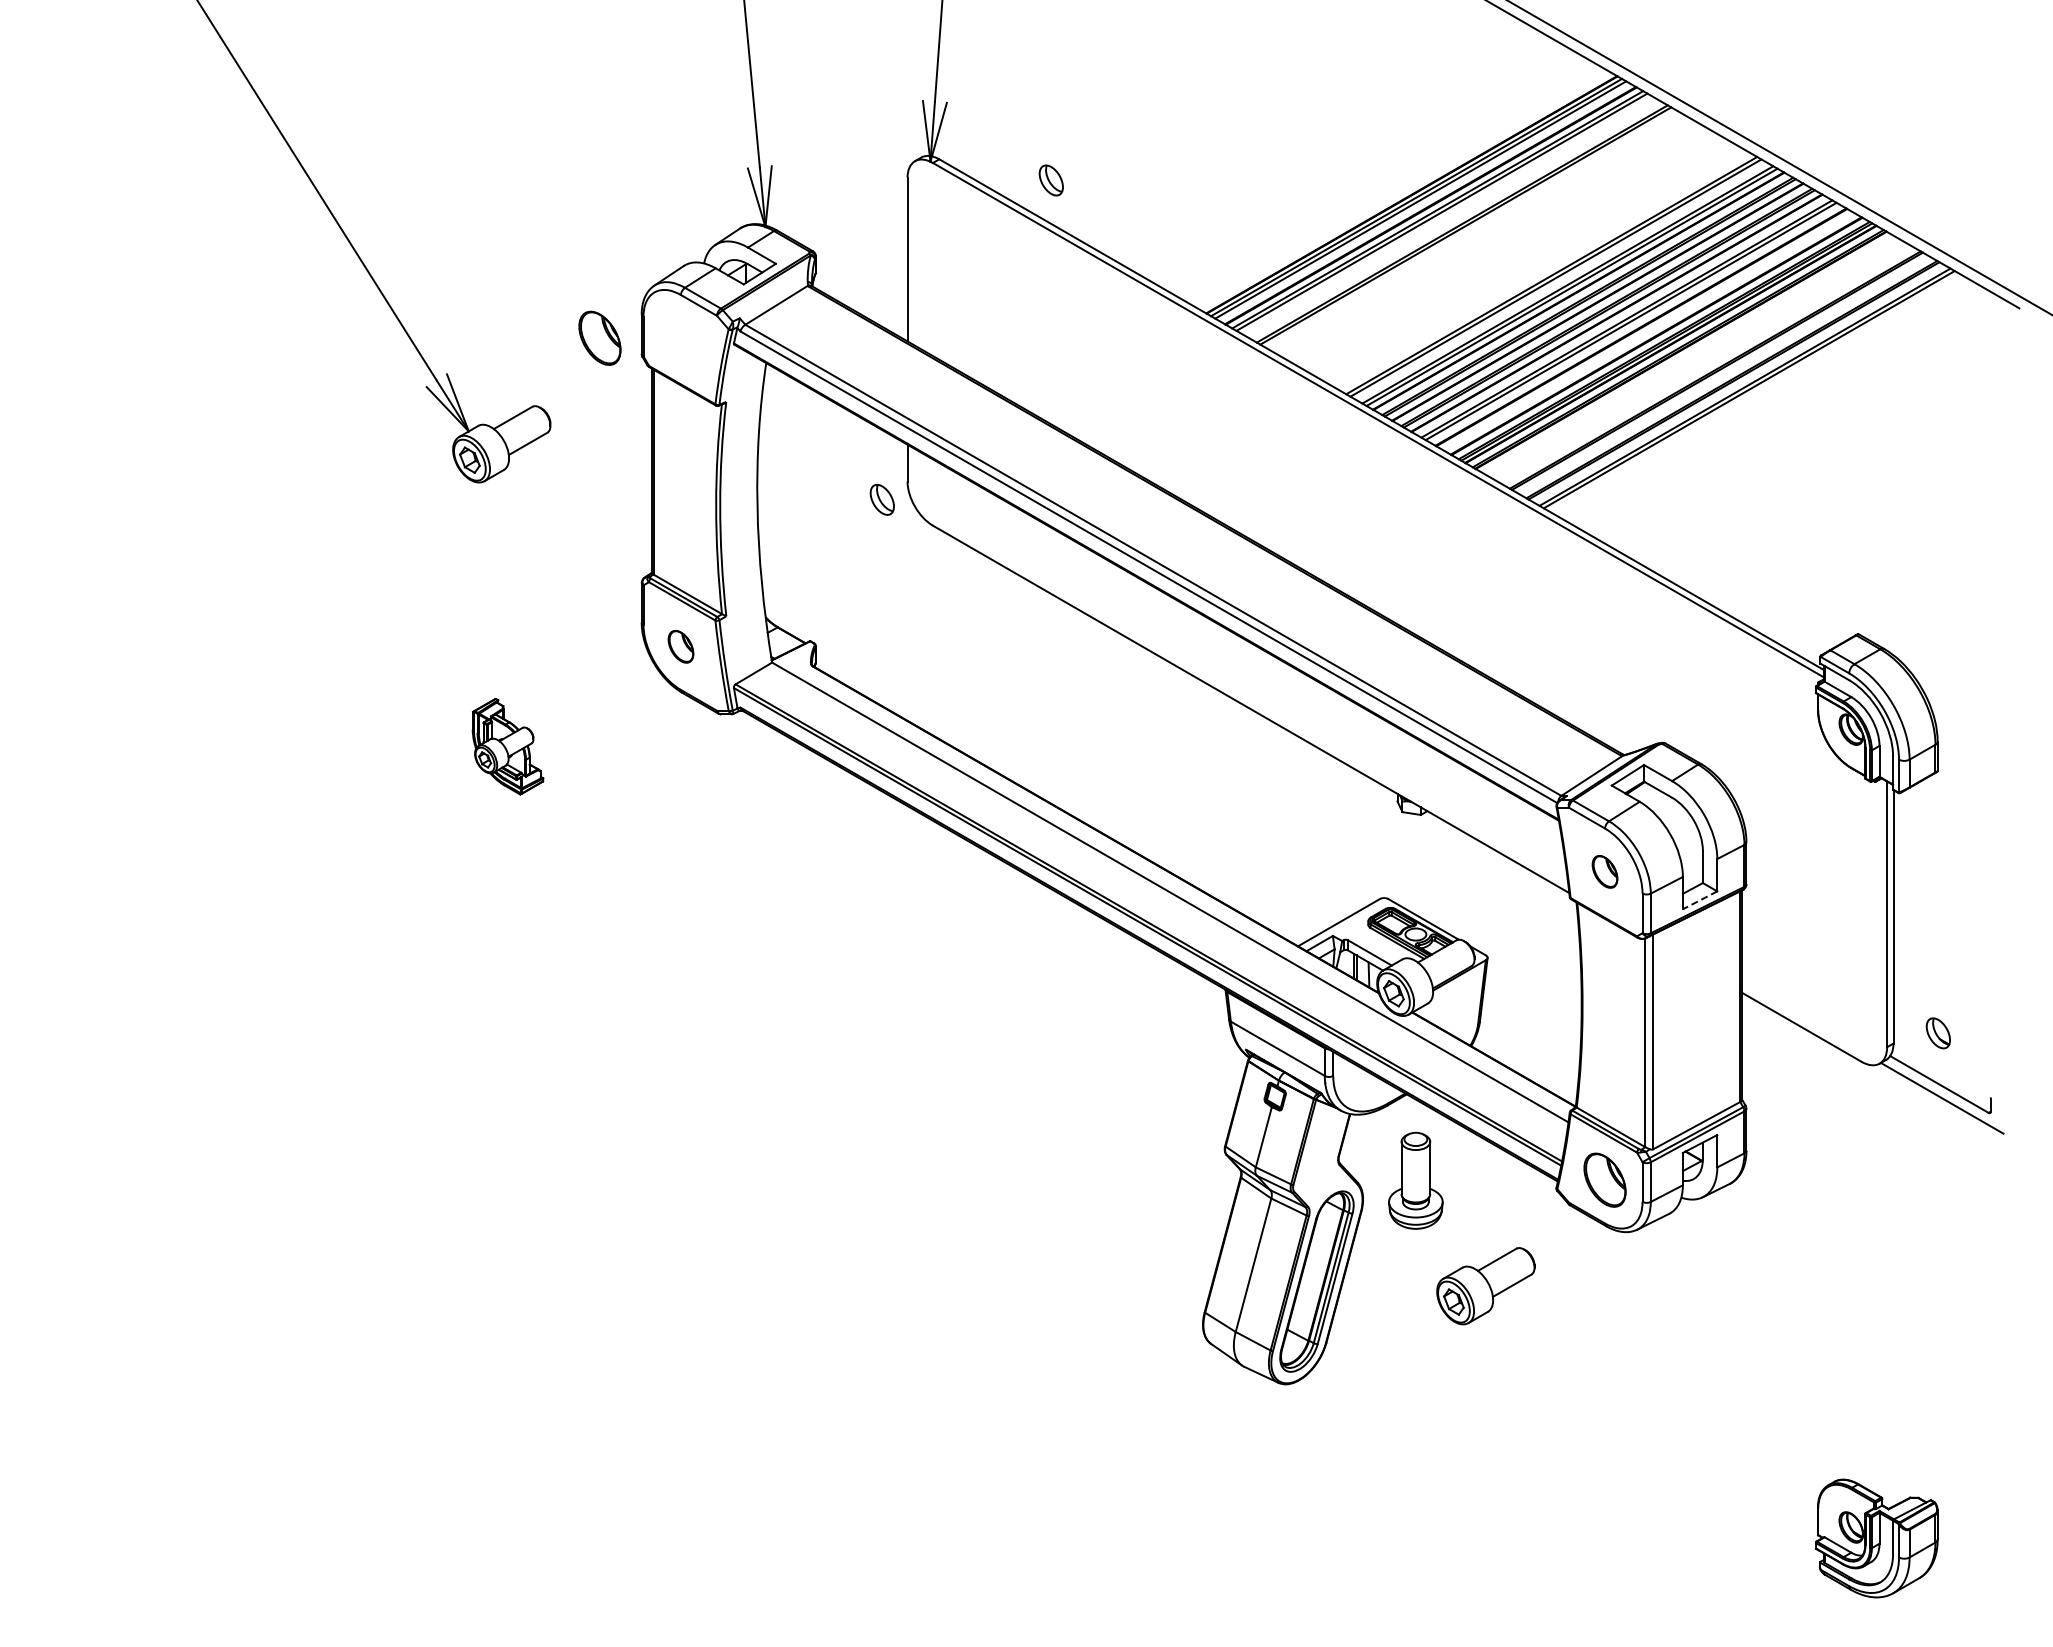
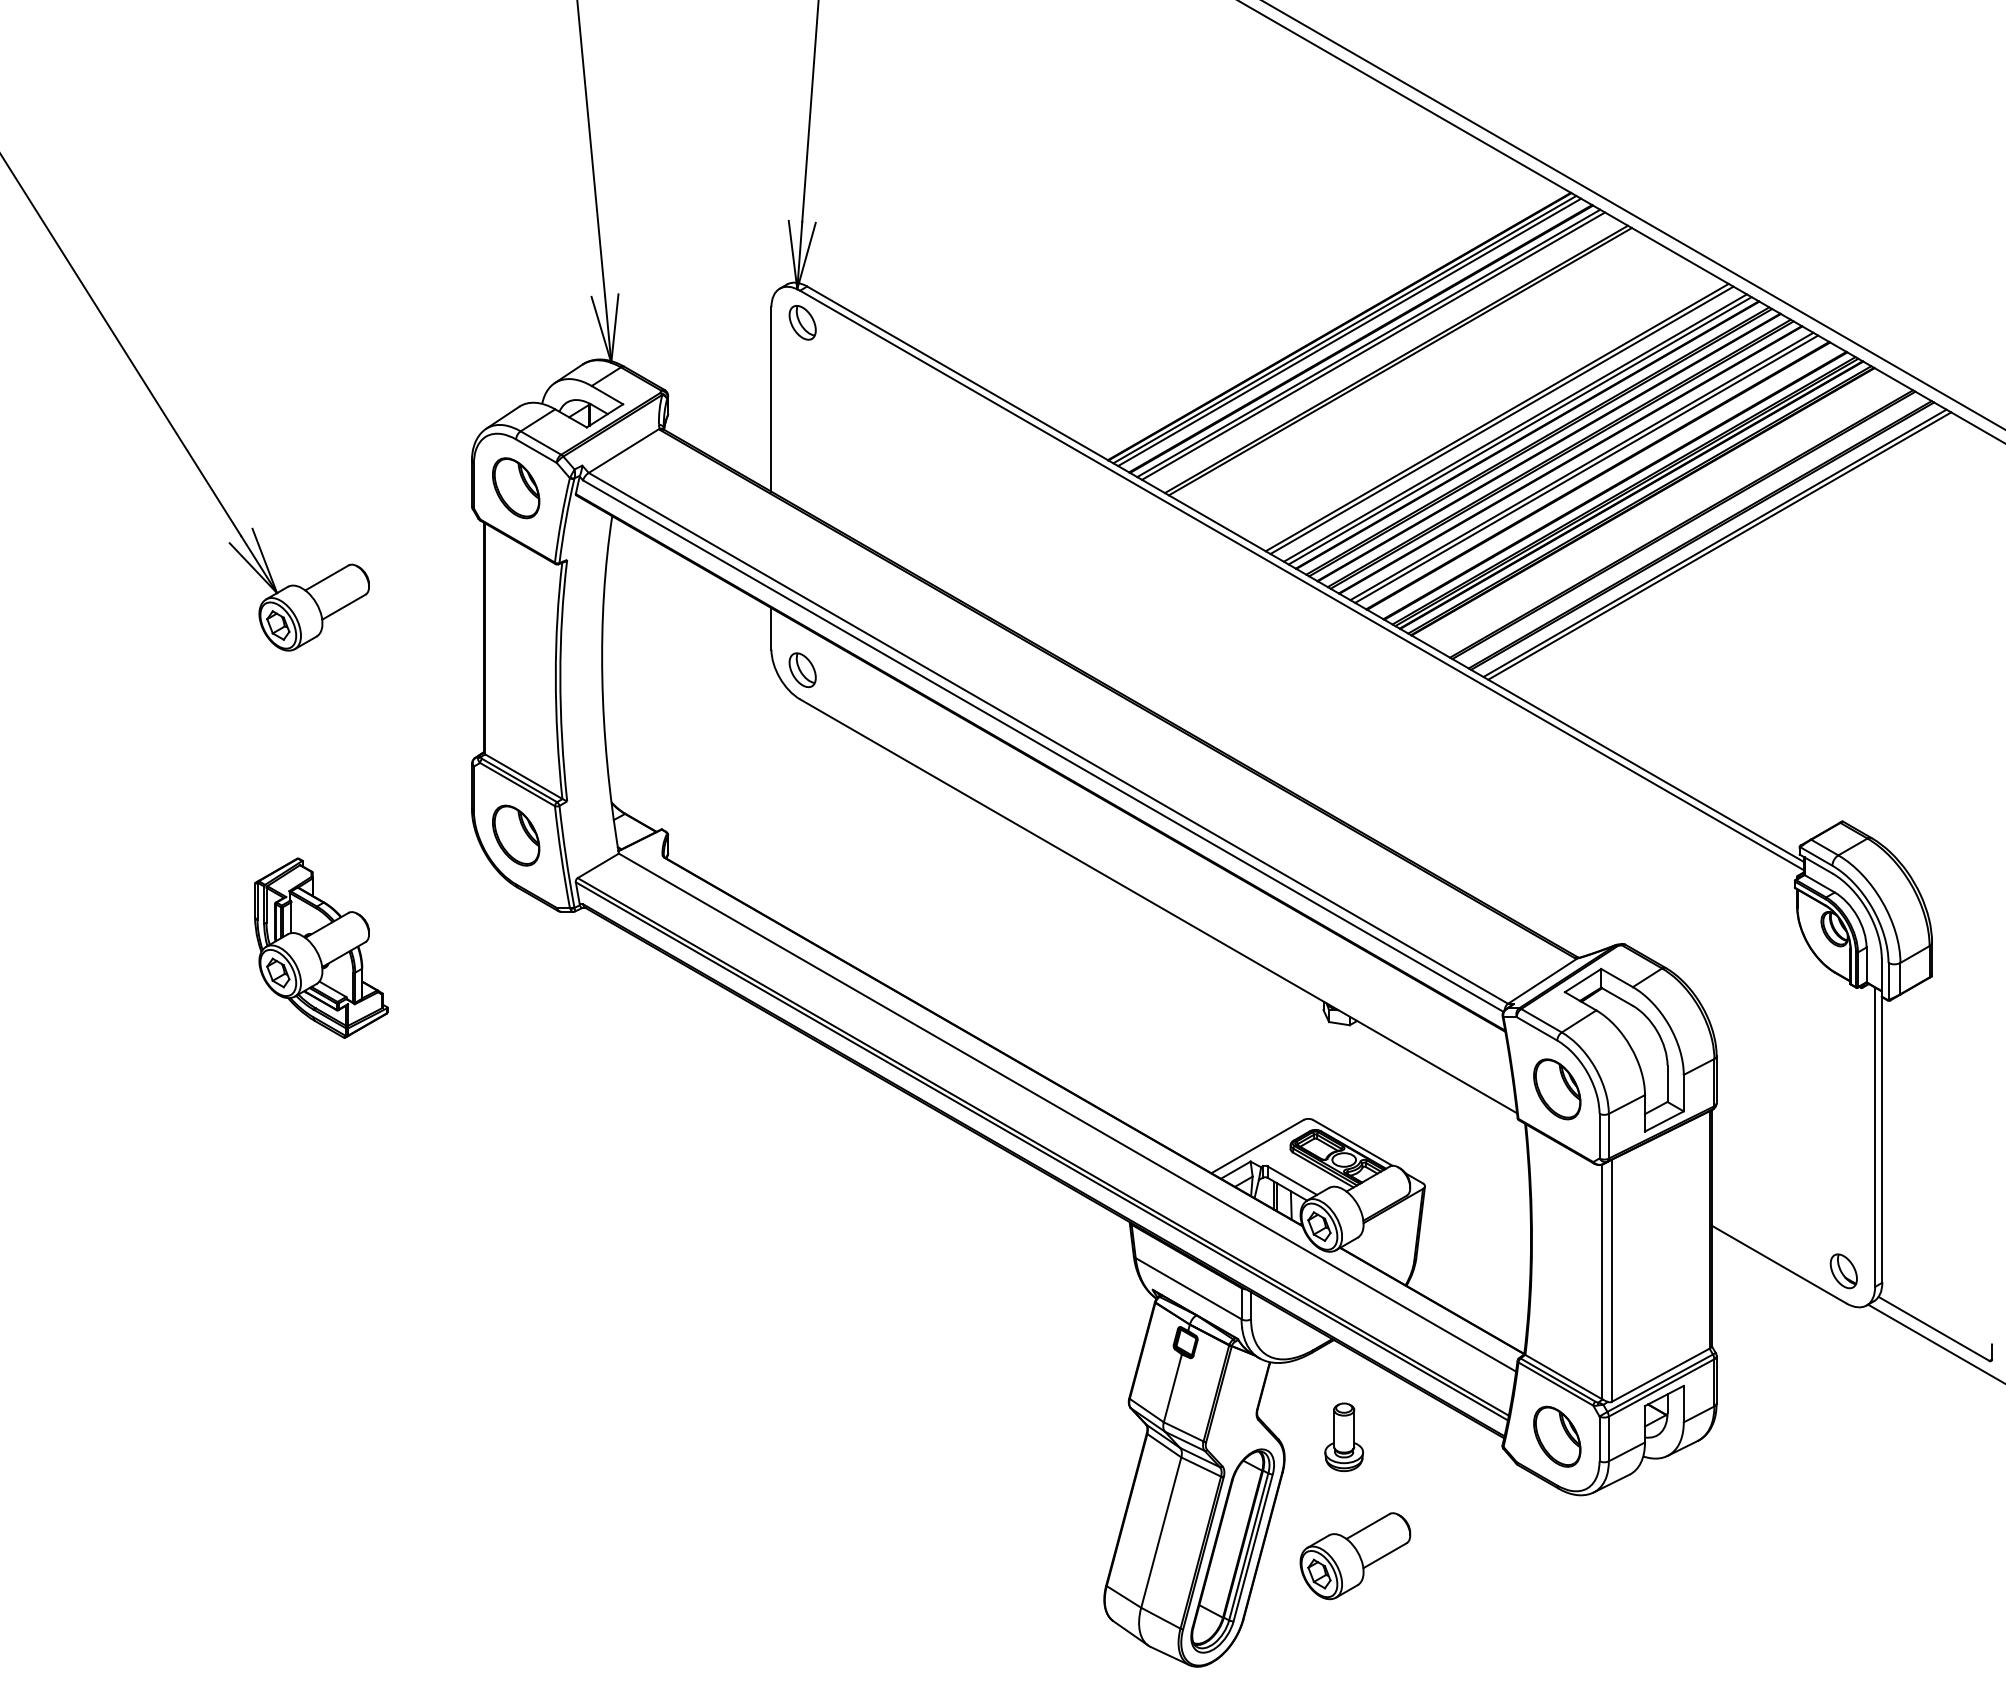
part: (1050, 180) -> (801, 322), moved
part: (599, 337) -> (515, 487), moved
part: (881, 499) -> (801, 669), moved
part: (680, 646) -> (515, 835), size x1.67
part: (507, 746) -> (320, 948), size x1.67
part: (1604, 871) -> (1556, 1088), size x1.67
line: (1699, 900) -> (1663, 1121), dashed -> solid
part: (1937, 1033) -> (1842, 1271), moved
part: (1415, 1180) -> (1343, 1437), size x0.62
part: (1485, 1286) -> (1355, 1556), moved

